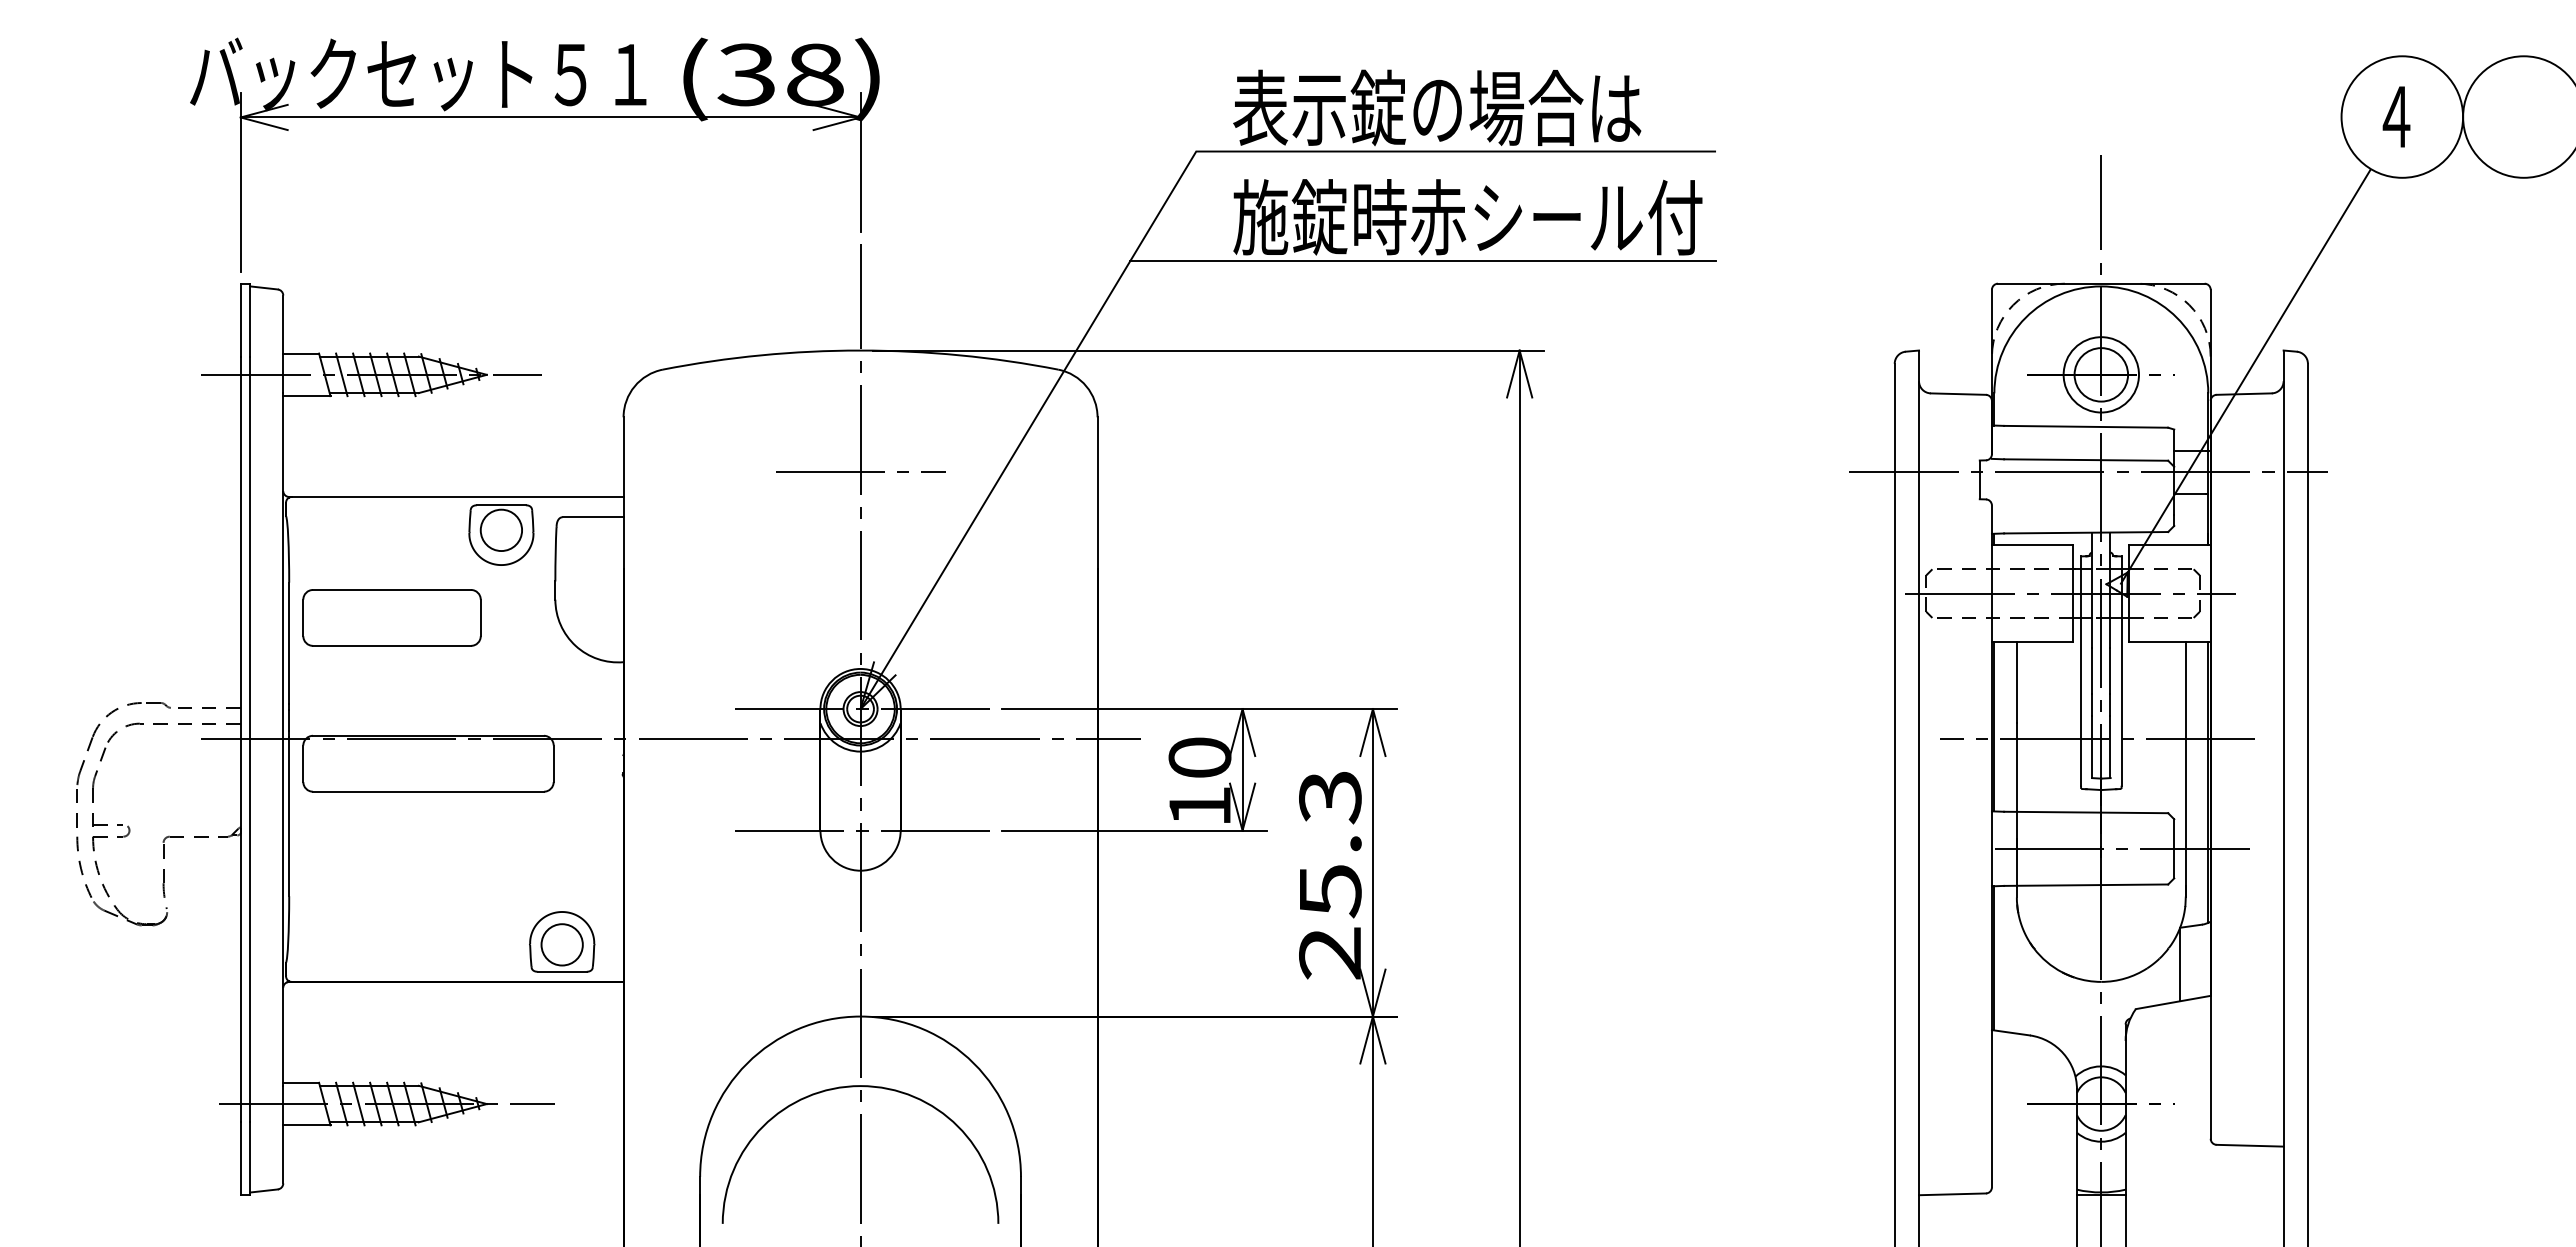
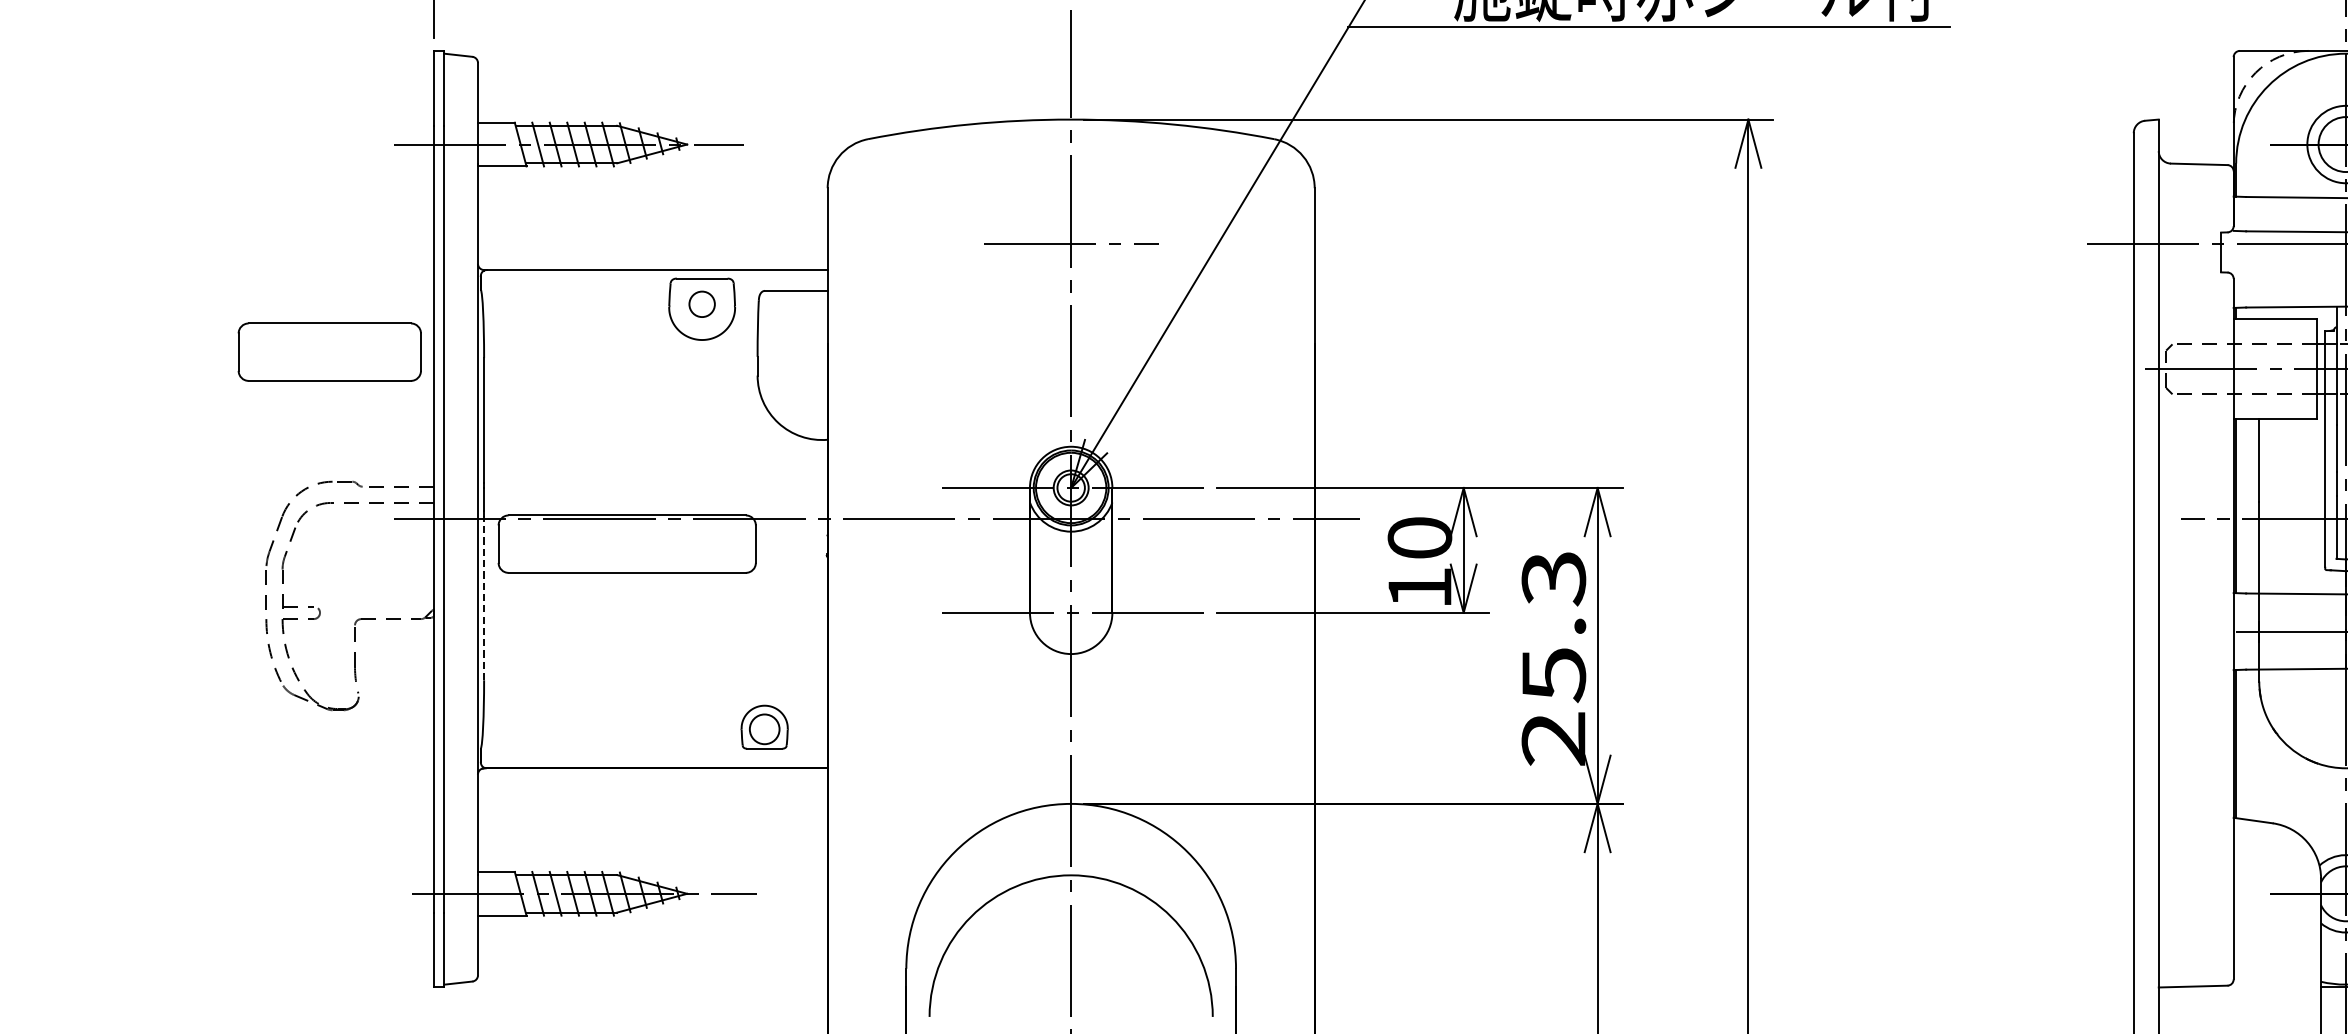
circle: (501, 530) -> (702, 304), size x0.6
part: (391, 617) -> (329, 351), moved
line: (289, 816) -> (484, 598), solid -> dashed
part: (562, 941) -> (764, 726), size x0.7

